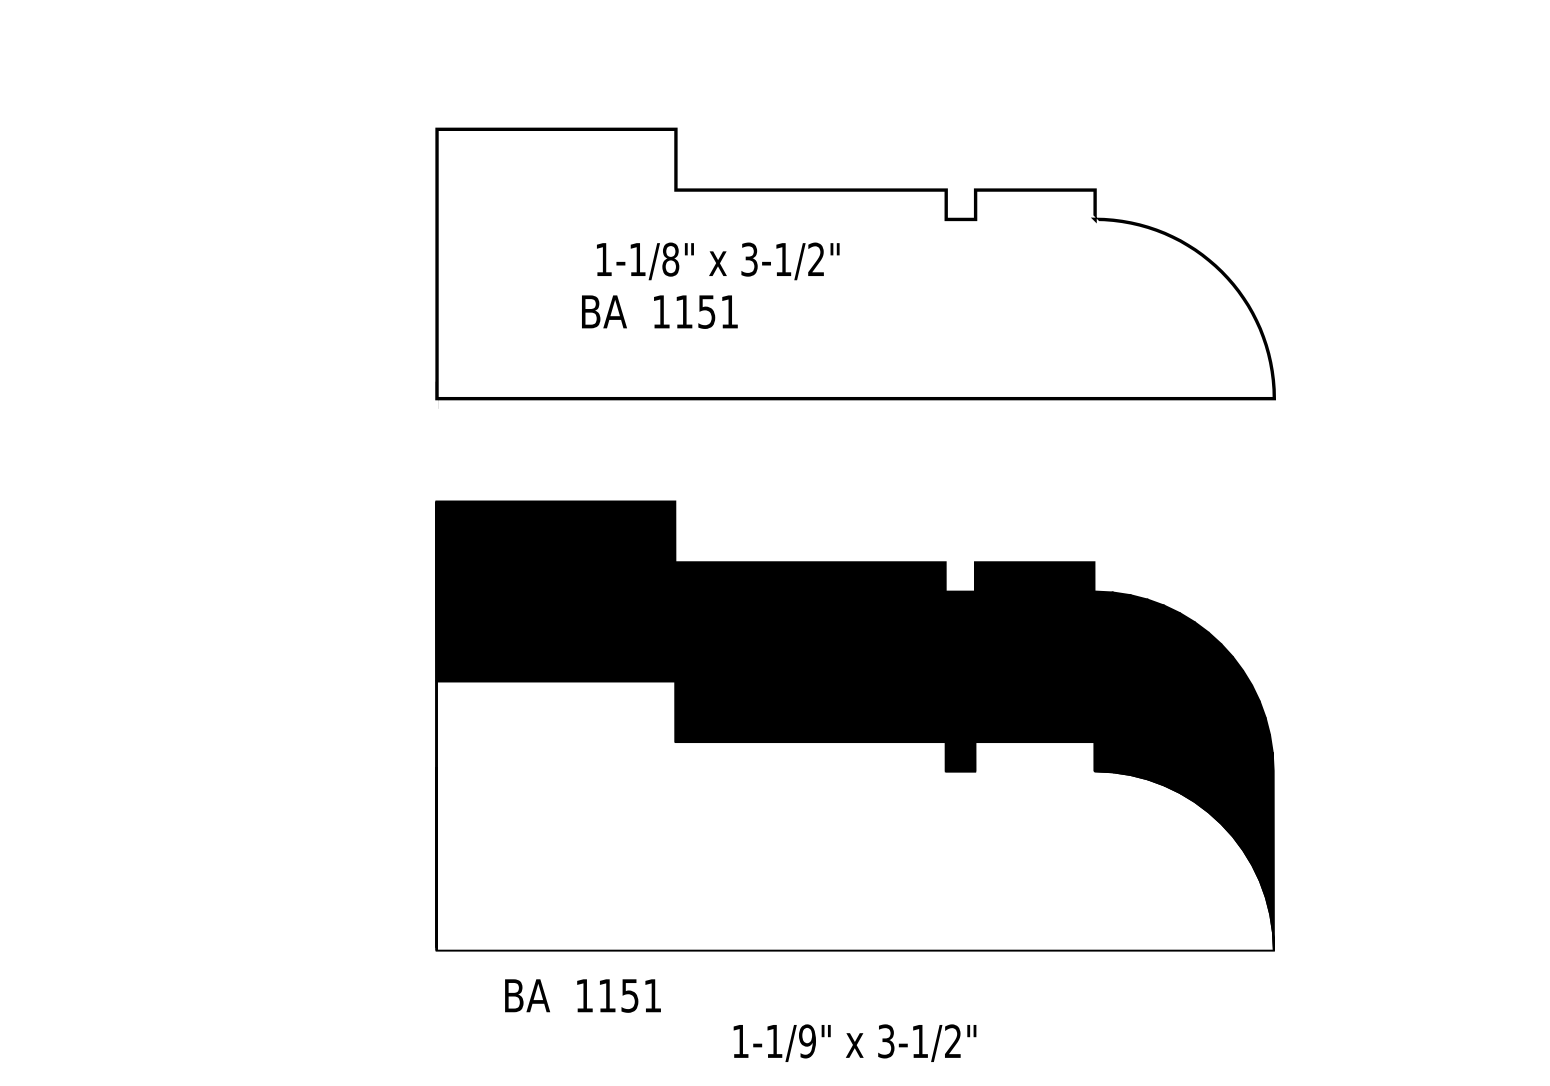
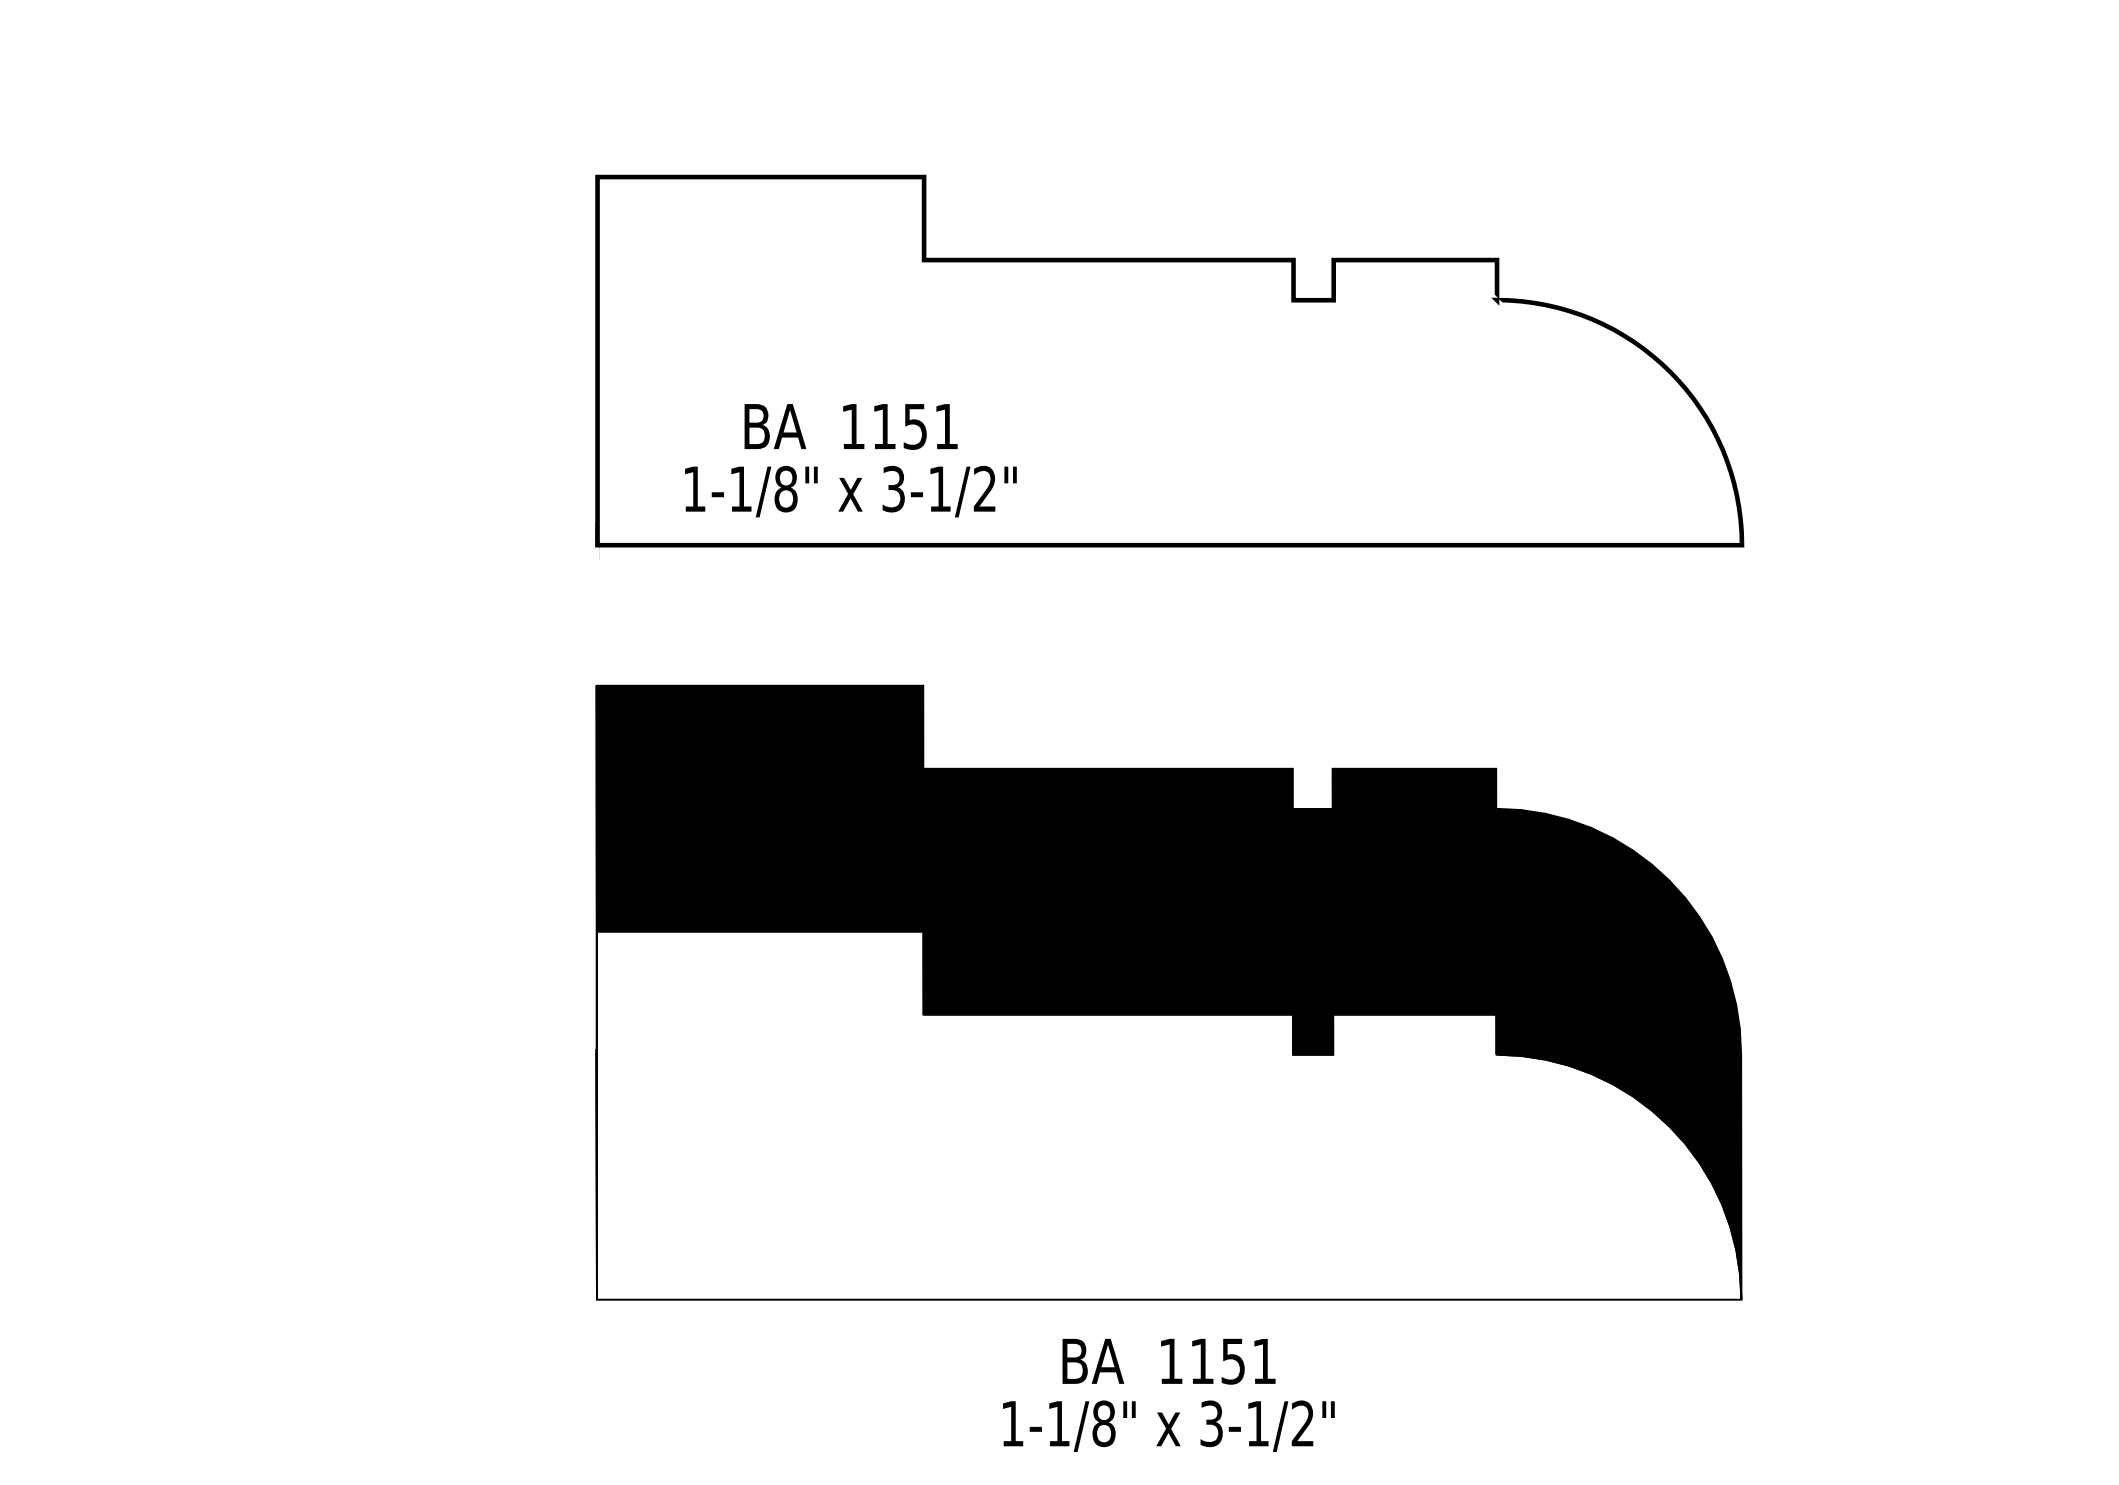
text: (717, 261) -> (850, 491), moved
text: (659, 311) -> (850, 426), moved
text: (582, 995) -> (1168, 1361), moved
text: (807, 1041) -> (1103, 1423), 1-1/9" -> 1-1/8"

